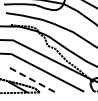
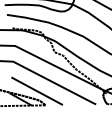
line: (32, 80) -> (37, 91), dashed -> solid

